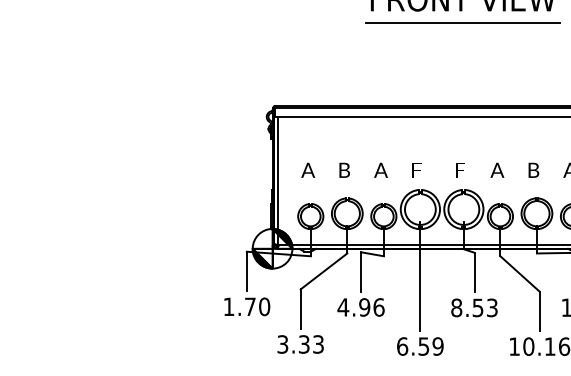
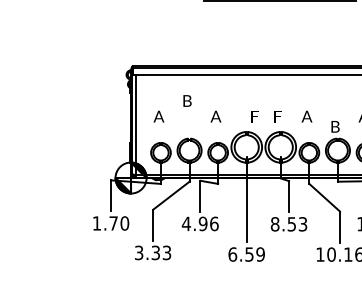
text: (344, 169) -> (187, 100), moved
text: (533, 169) -> (335, 126), moved
text: (416, 170) -> (254, 116), moved

